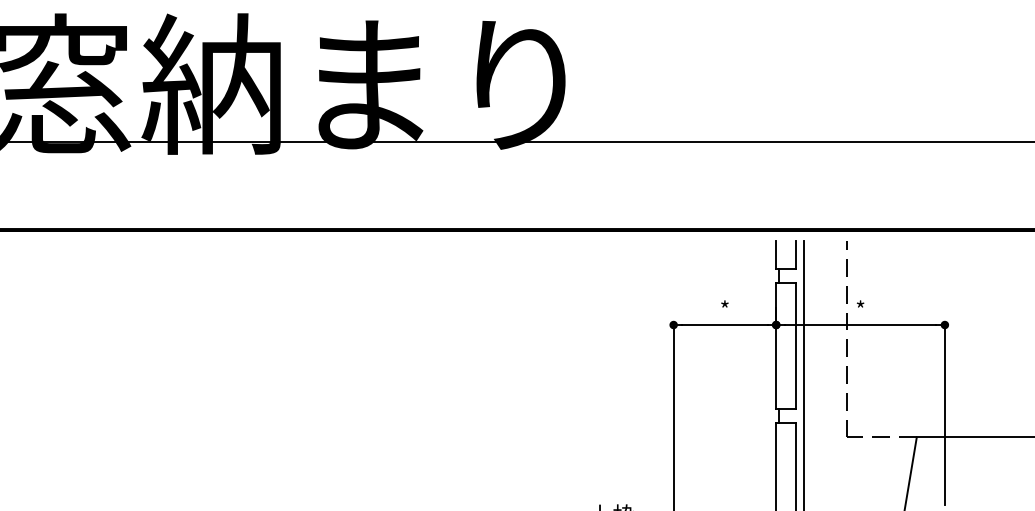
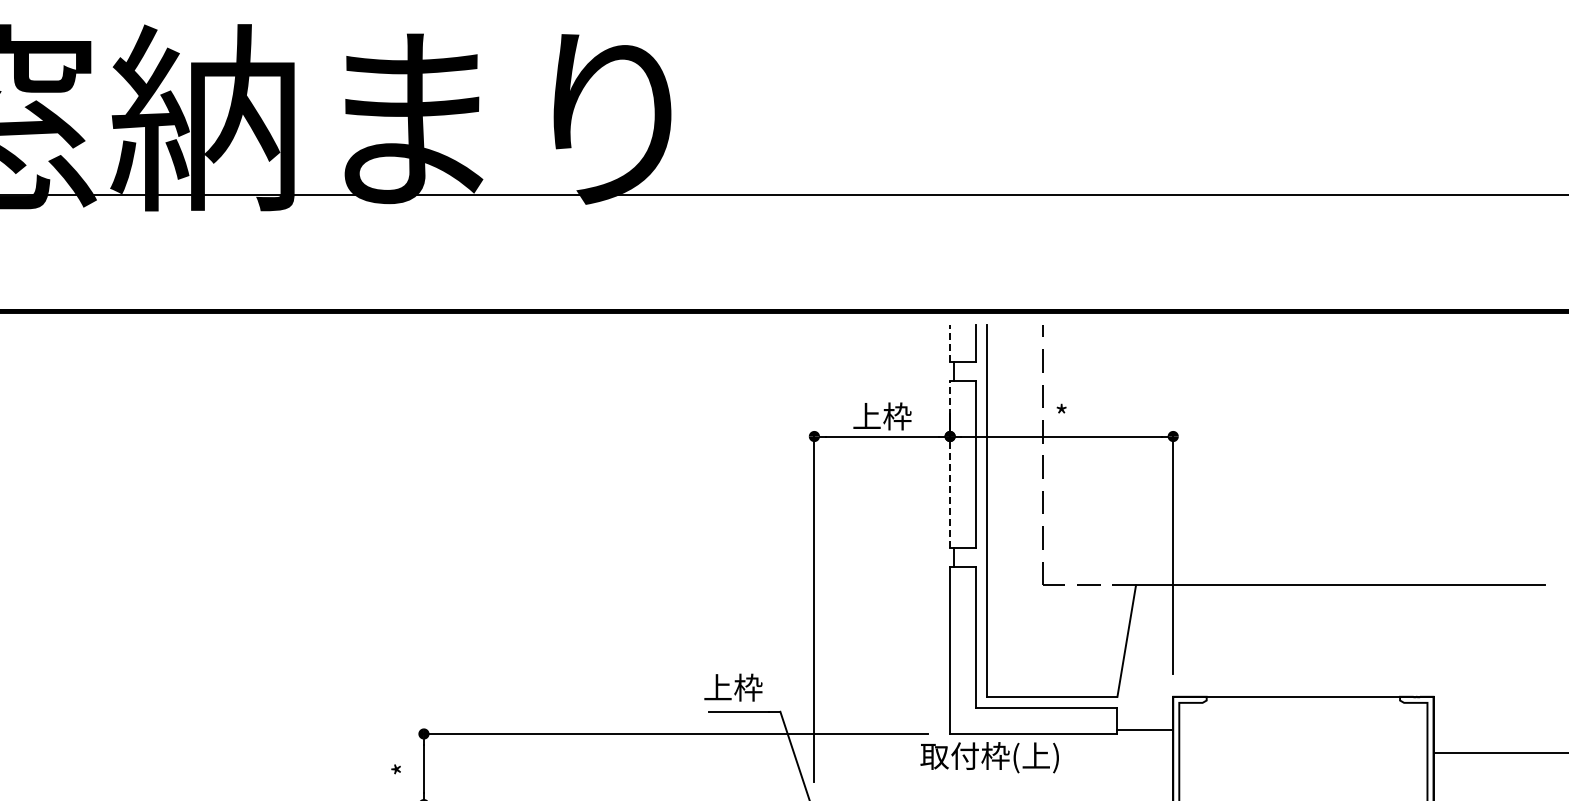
line: (776, 254) -> (950, 343), solid -> dashed
text: (725, 309) -> (882, 416), * -> 上枠
line: (776, 346) -> (950, 464), solid -> dashed

